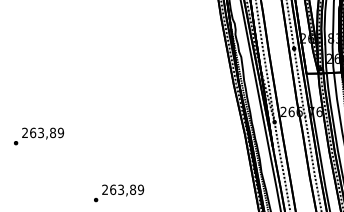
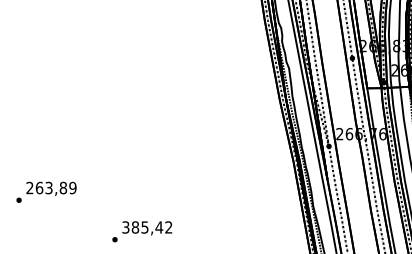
text: (38, 136) -> (45, 192), moved
text: (123, 189) -> (147, 227), 263,89 -> 385,42

